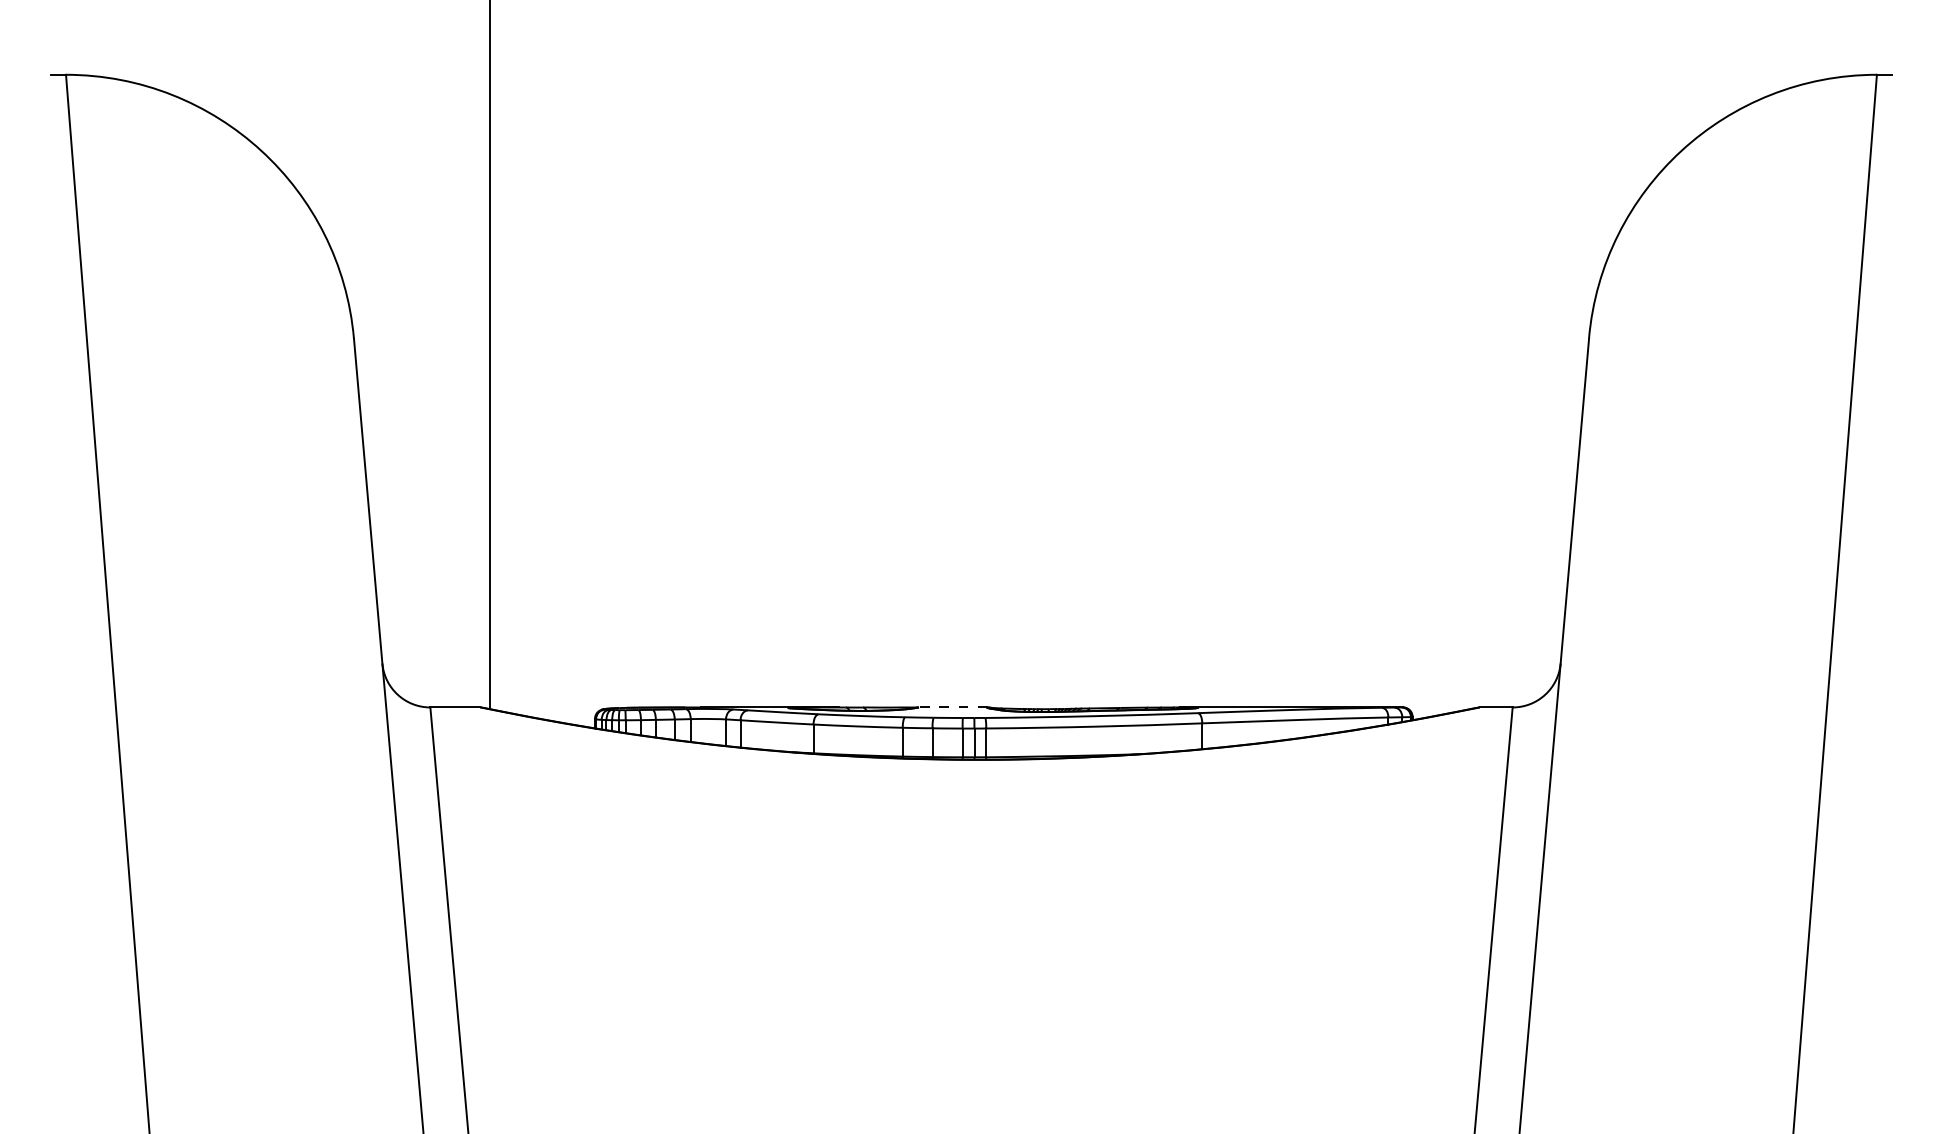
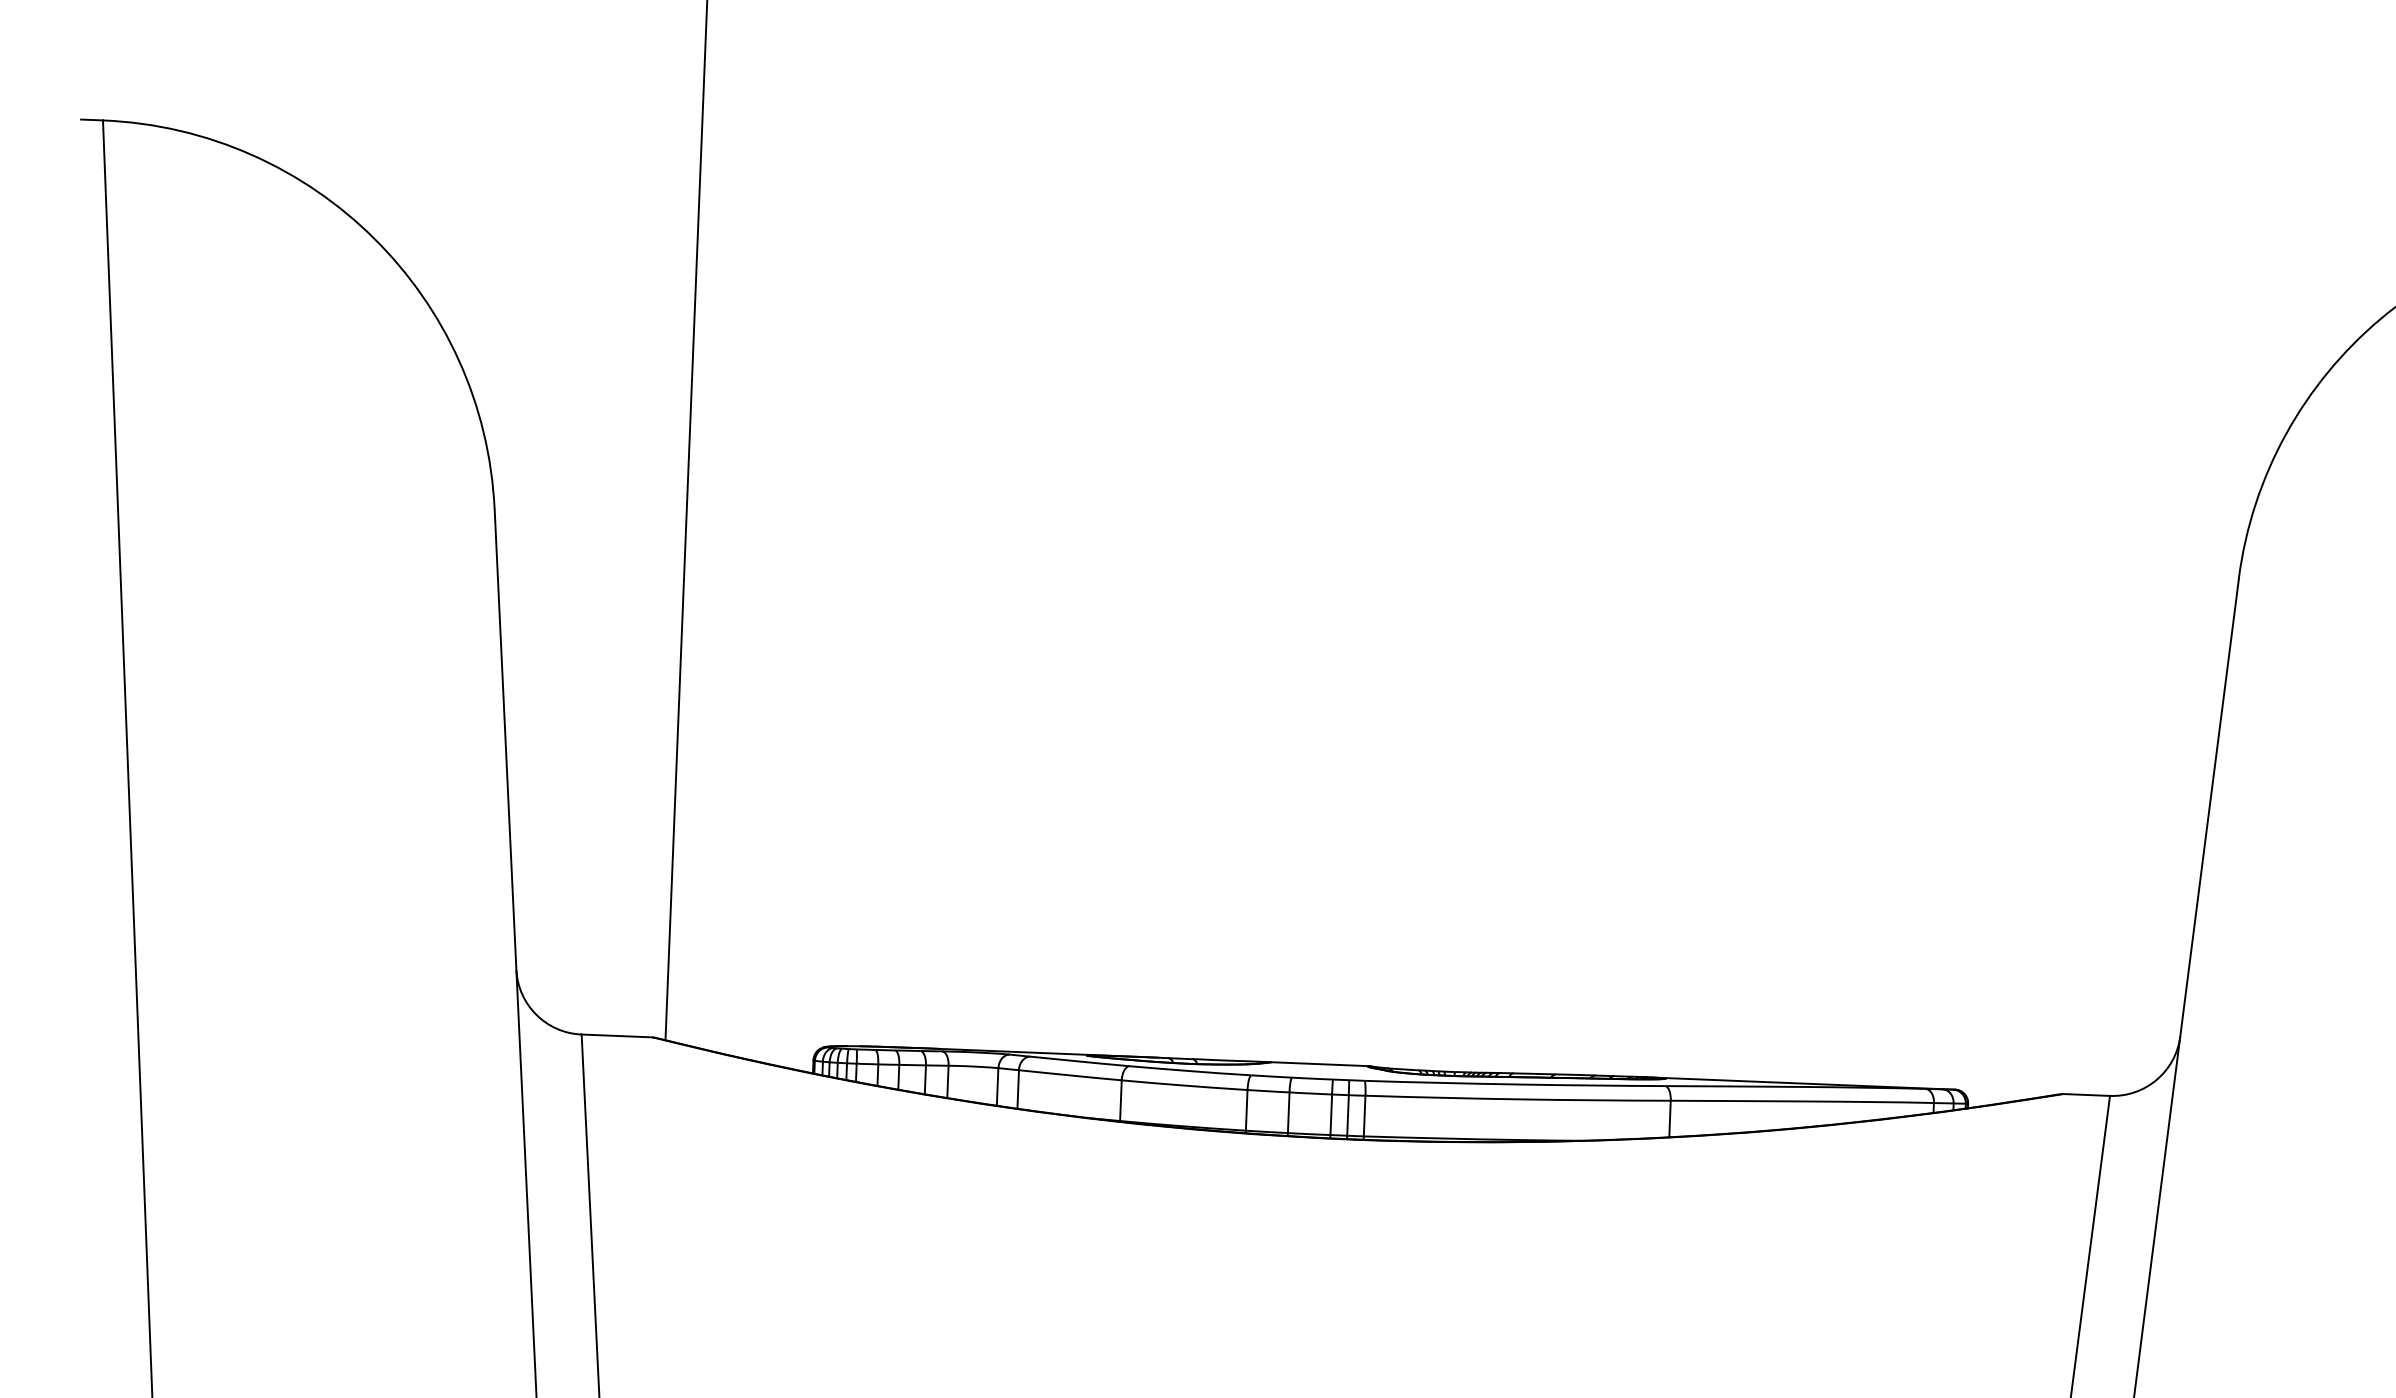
line: (950, 707) -> (1316, 1064), dashed -> solid

